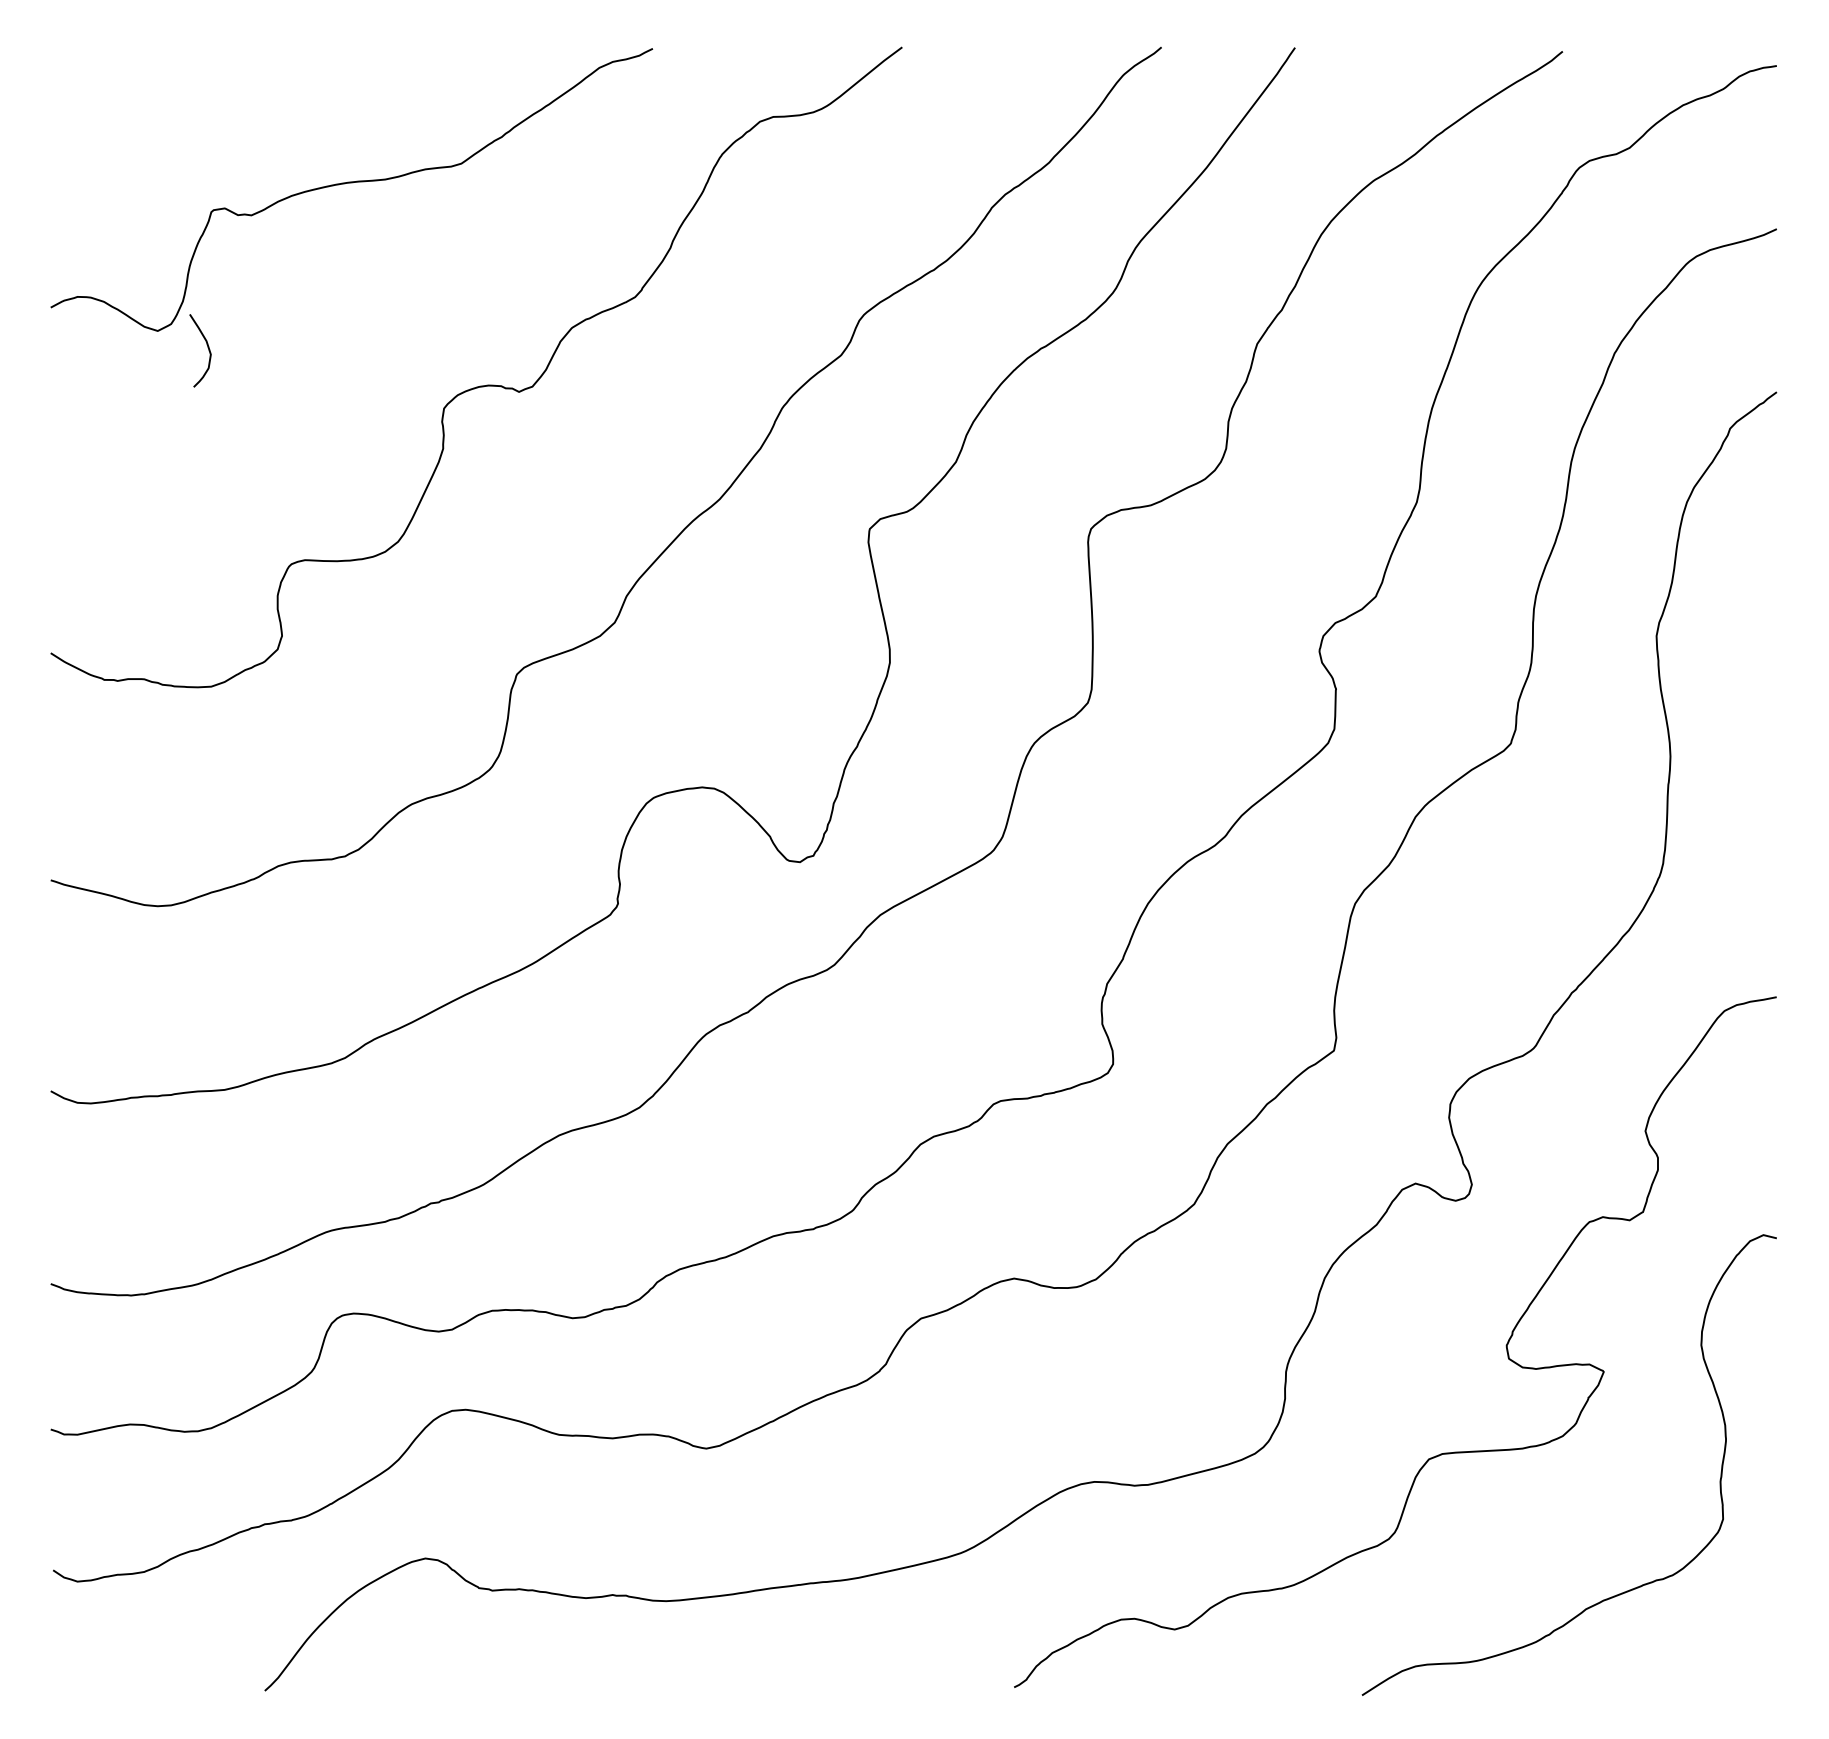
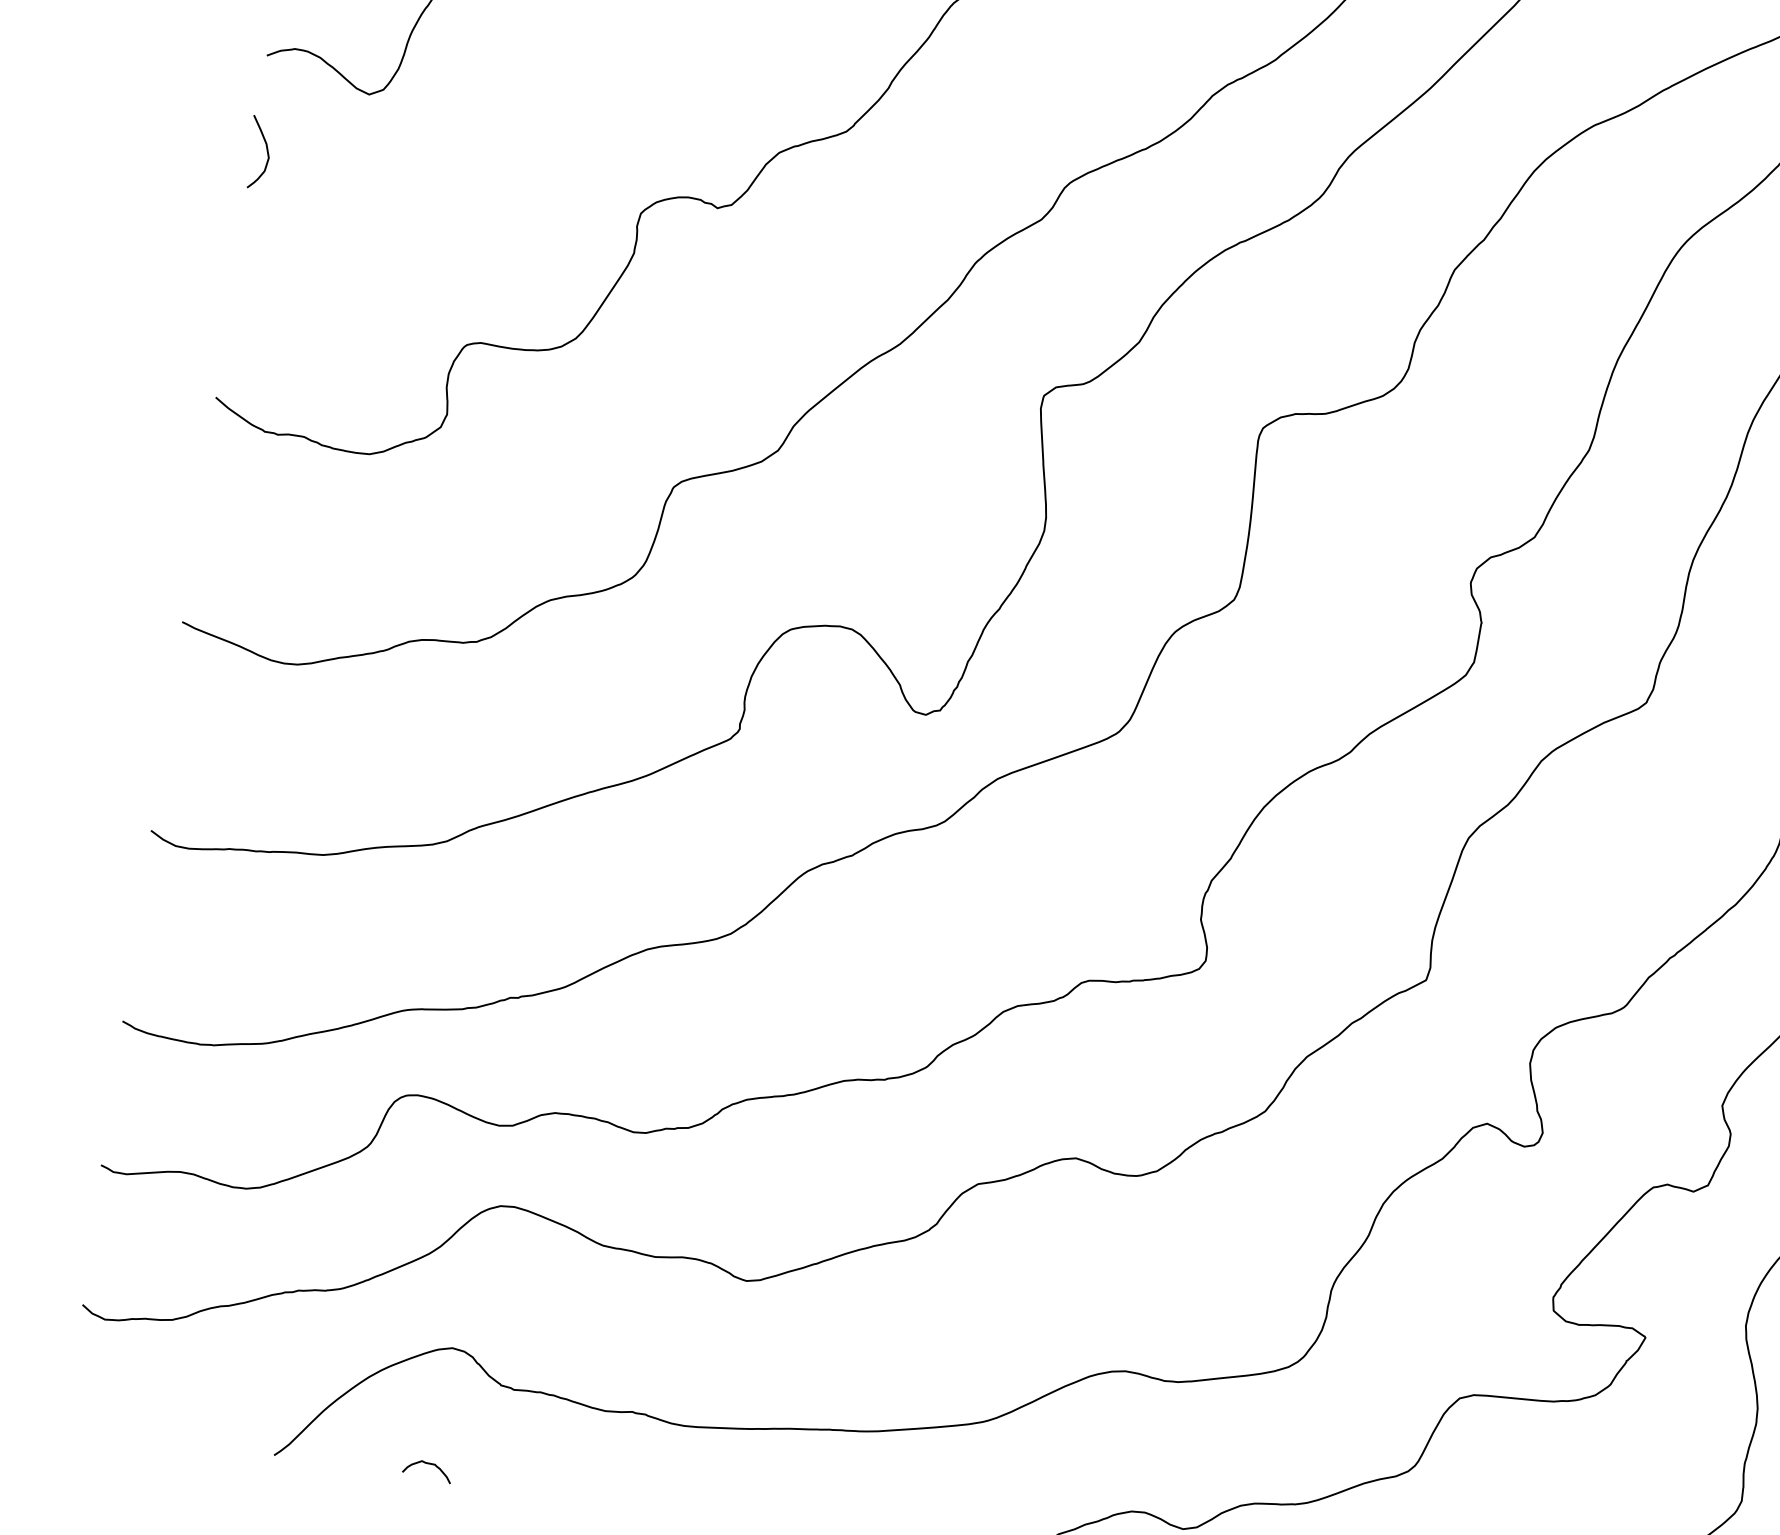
curve: (207, 347) -> (266, 150), moved
curve: (421, 1677) -> (431, 1465), added

